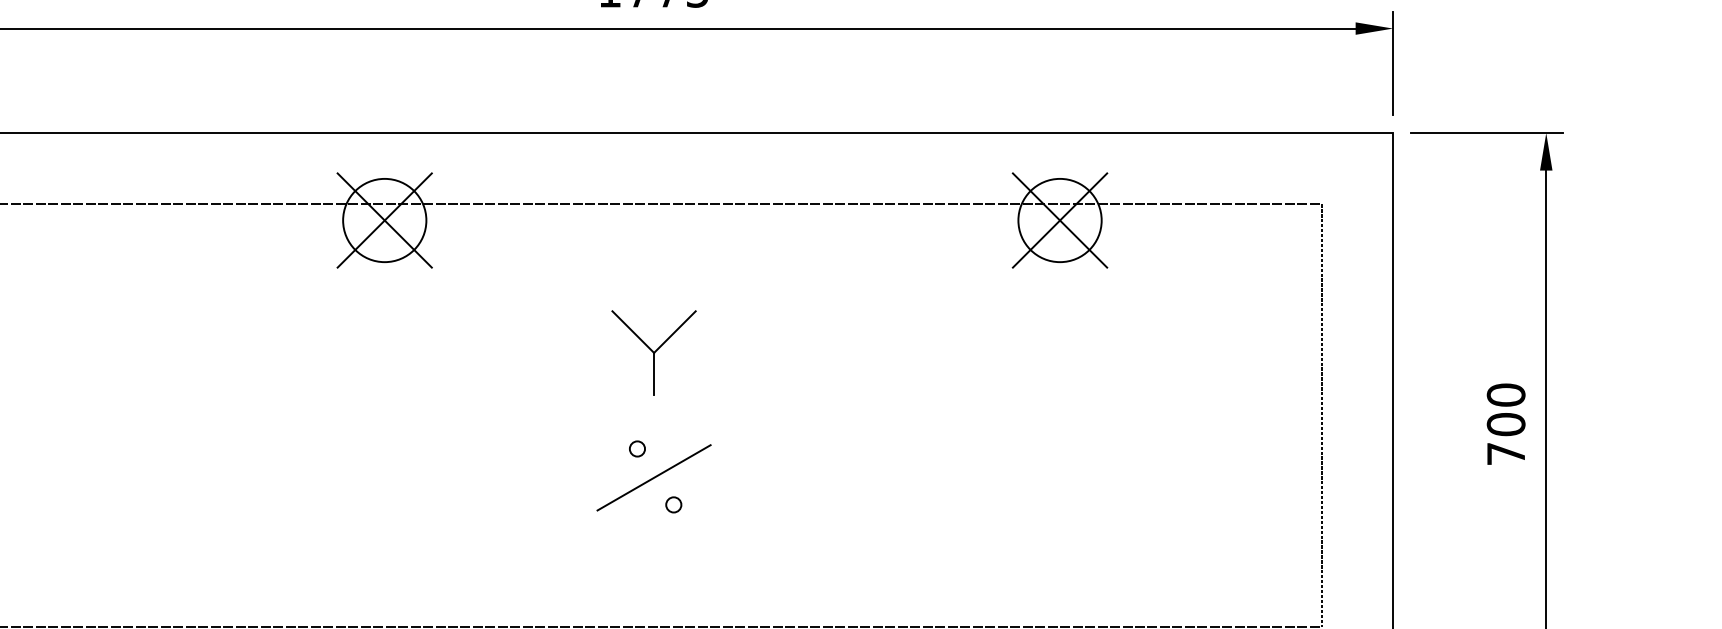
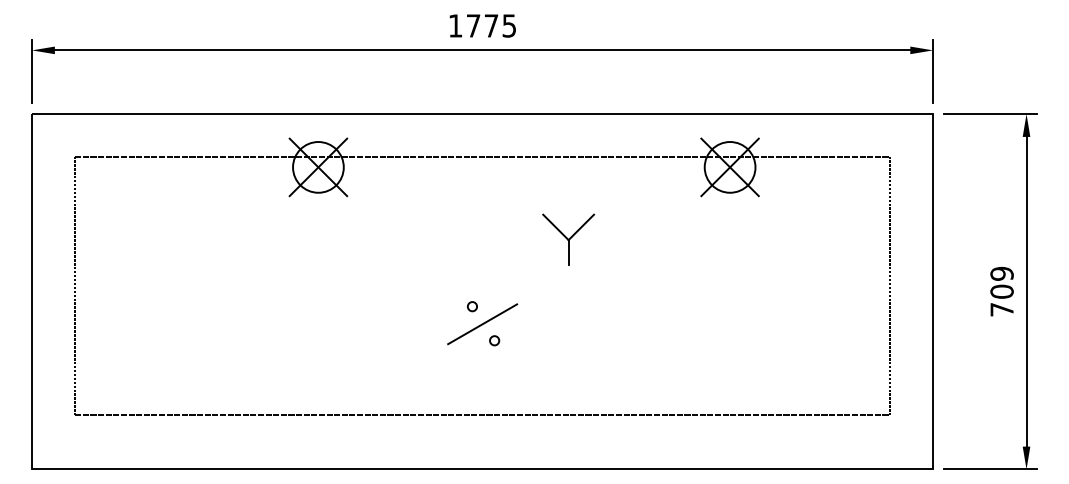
part: (653, 351) -> (568, 239), moved
text: (1505, 394) -> (1001, 273), 700 -> 709

